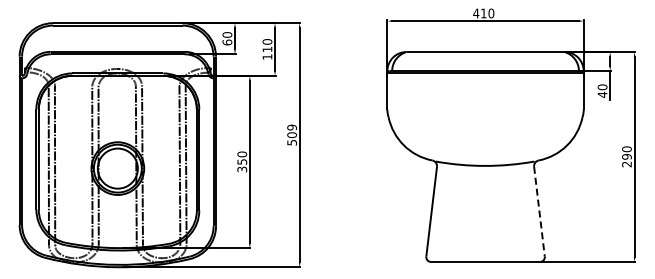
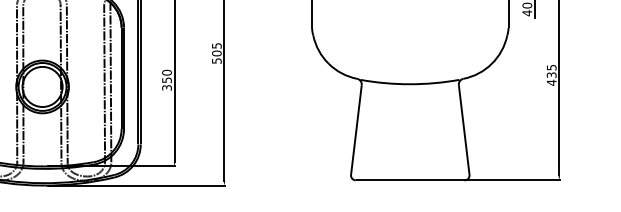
text: (291, 127) -> (216, 45), 509 -> 505
text: (626, 156) -> (551, 74), 290 -> 435
line: (539, 212) -> (464, 130), dashed -> solid

